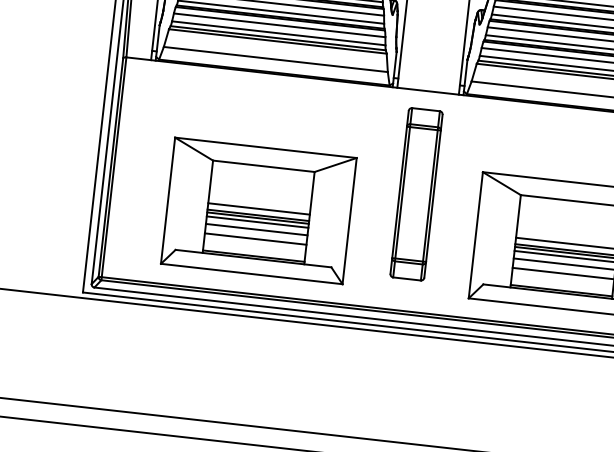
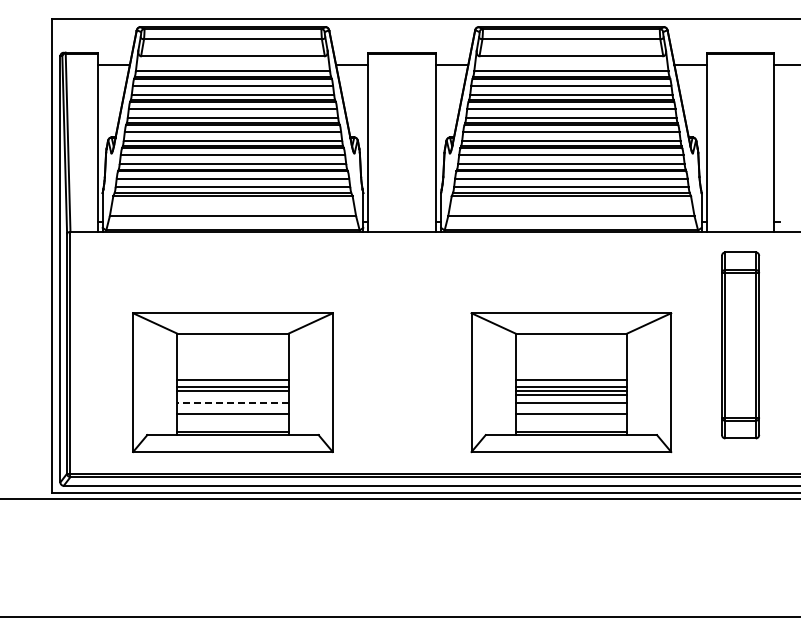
part: (415, 194) -> (401, 345), removed
line: (257, 221) -> (232, 394), removed
line: (256, 229) -> (232, 403), solid -> dashed

